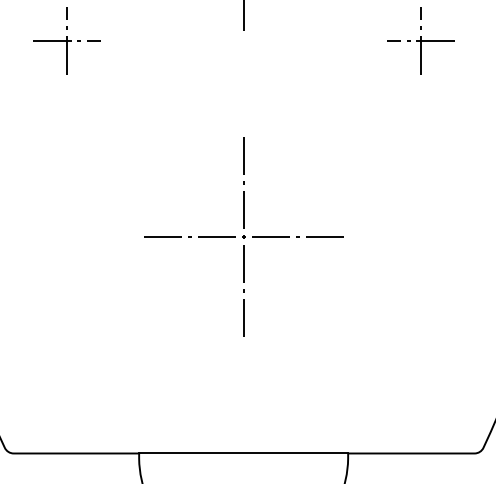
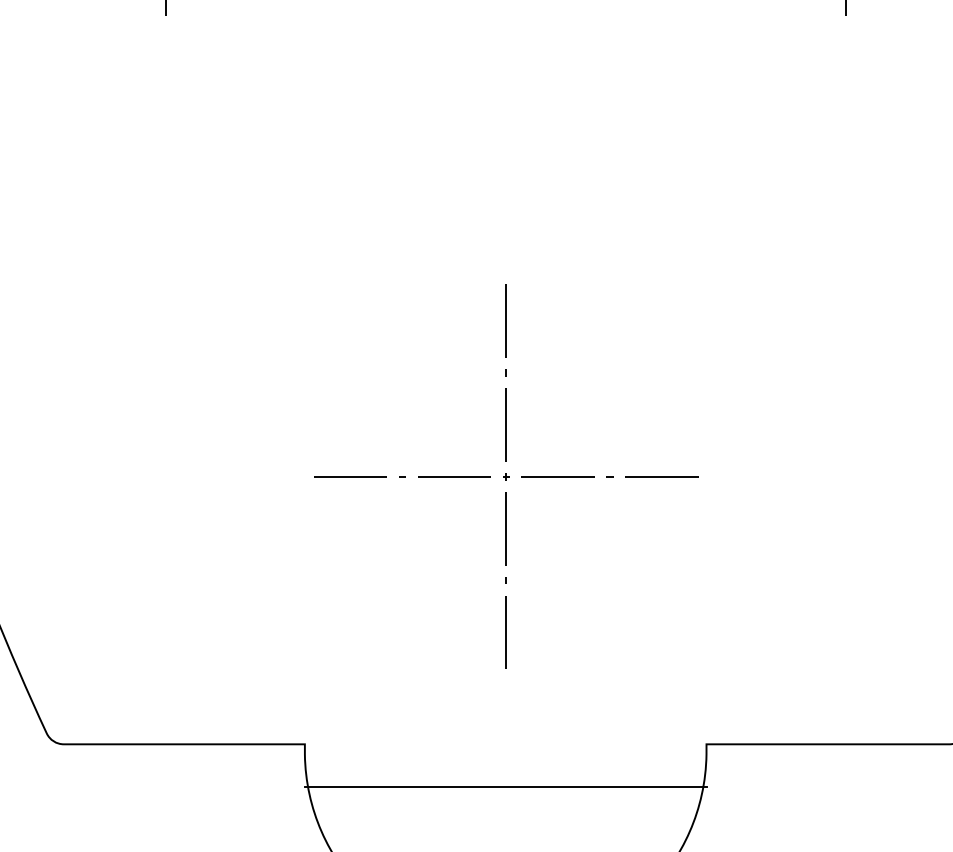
part: (243, 236) -> (505, 475), moved
line: (243, 453) -> (505, 786), moved

